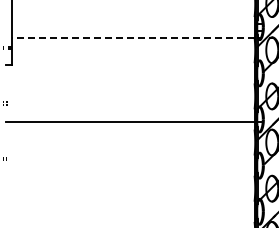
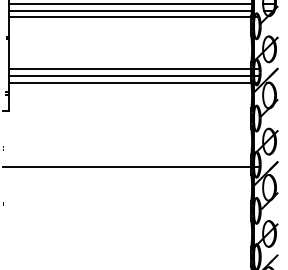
line: (132, 24) -> (129, 69), added
line: (132, 31) -> (129, 76), added
line: (132, 38) -> (129, 83), dashed -> solid

